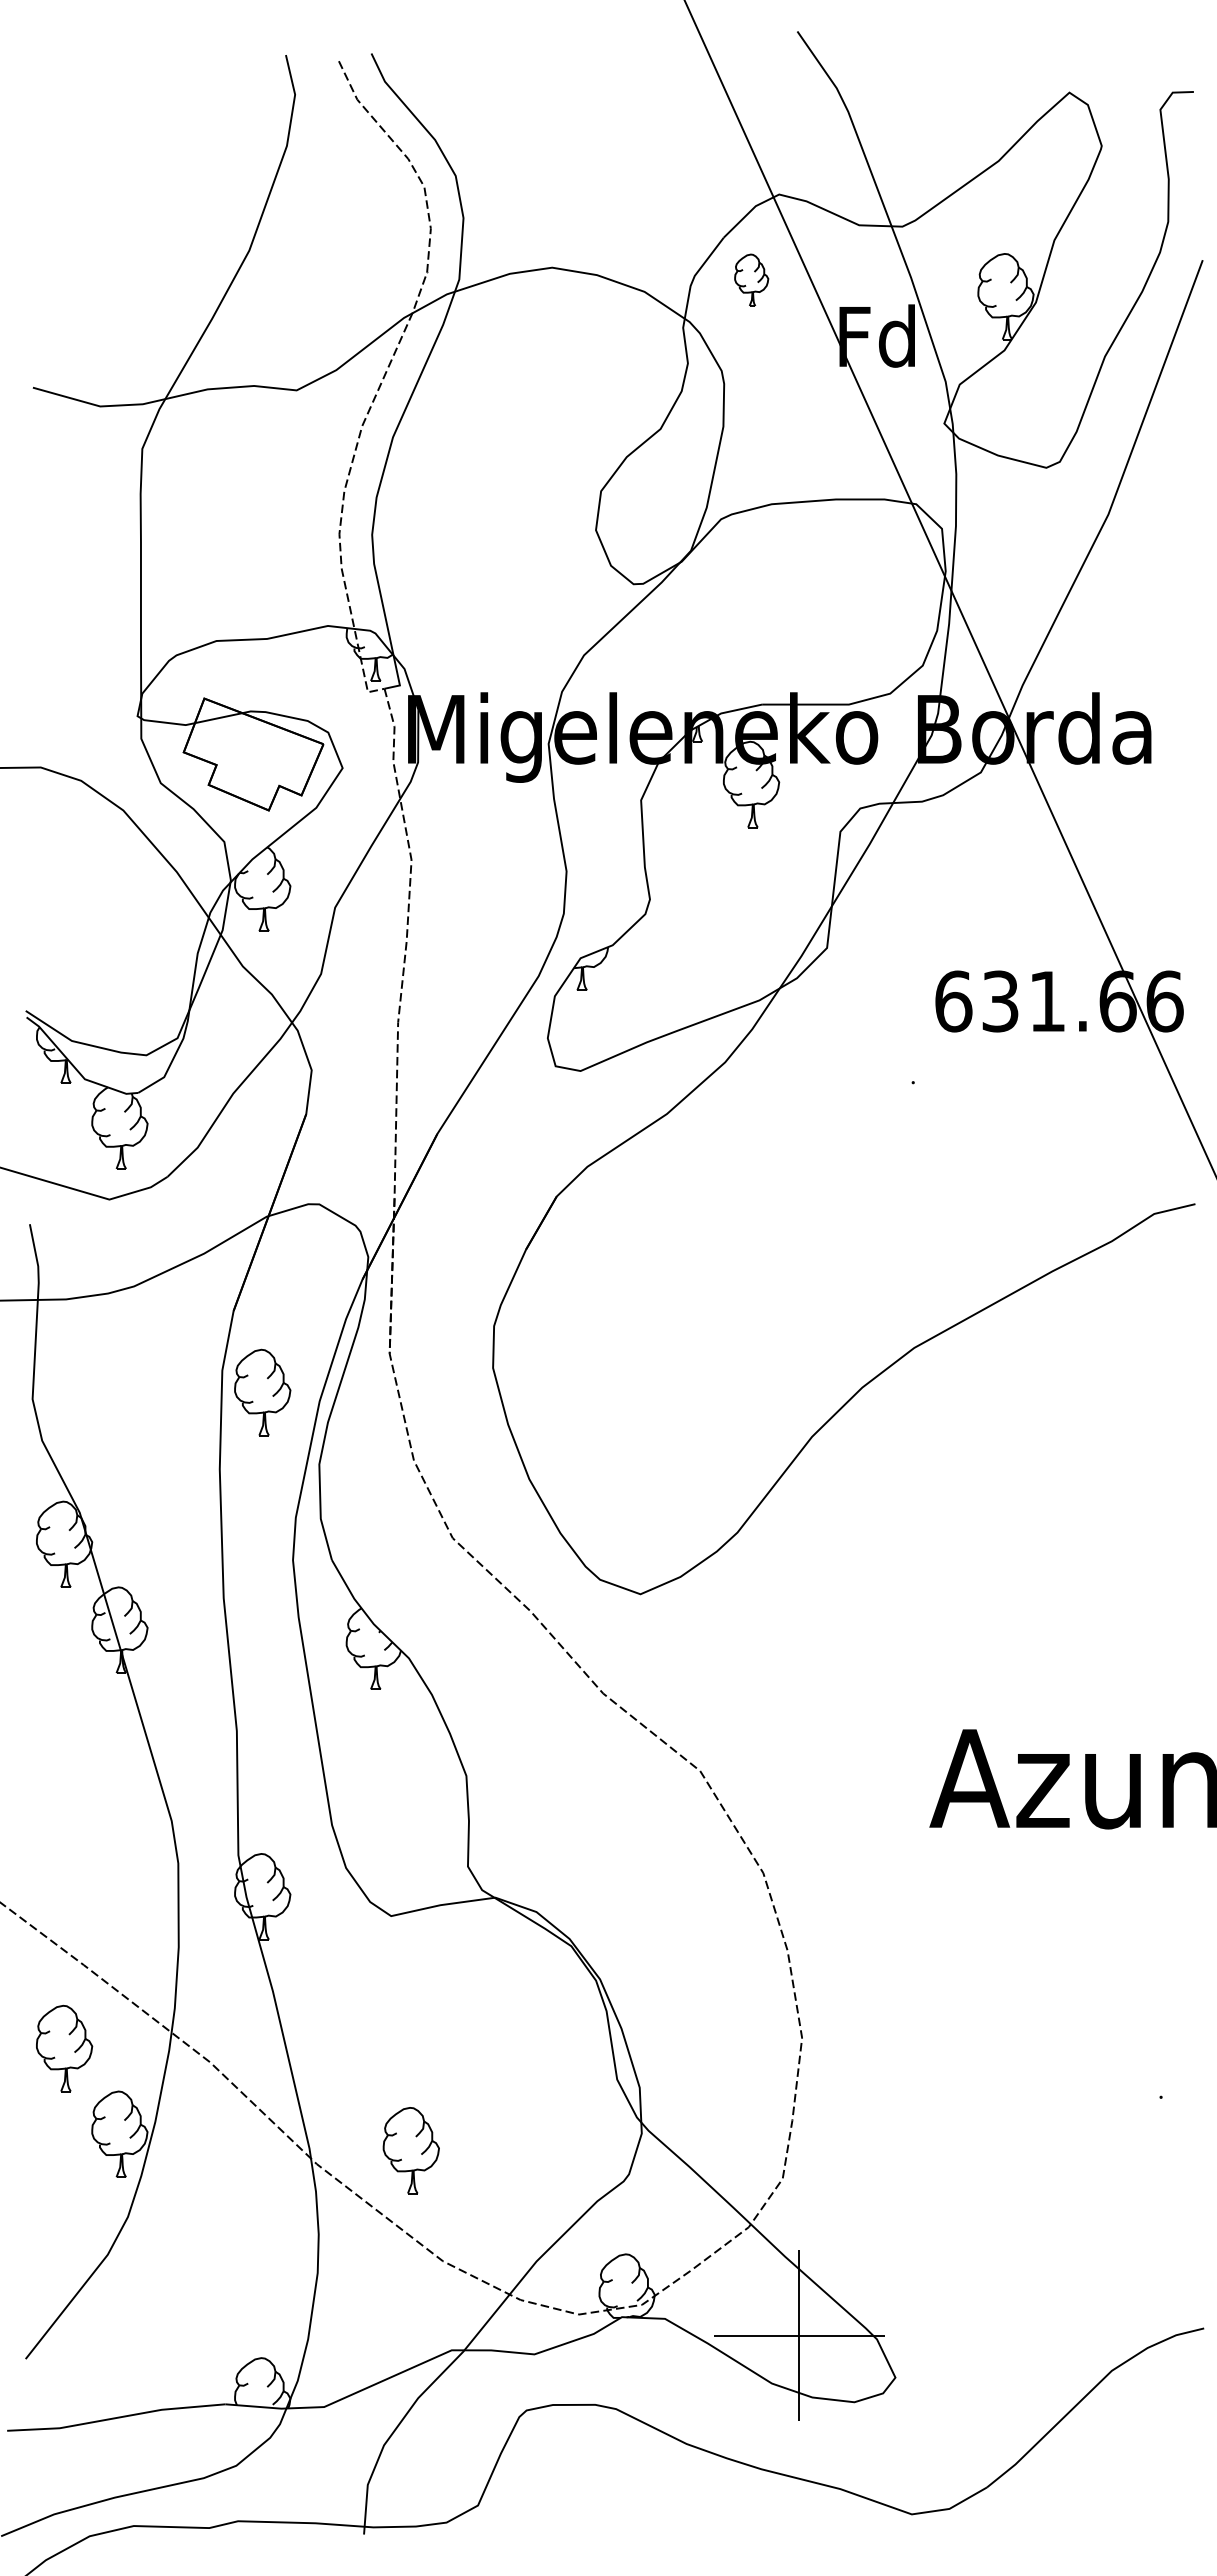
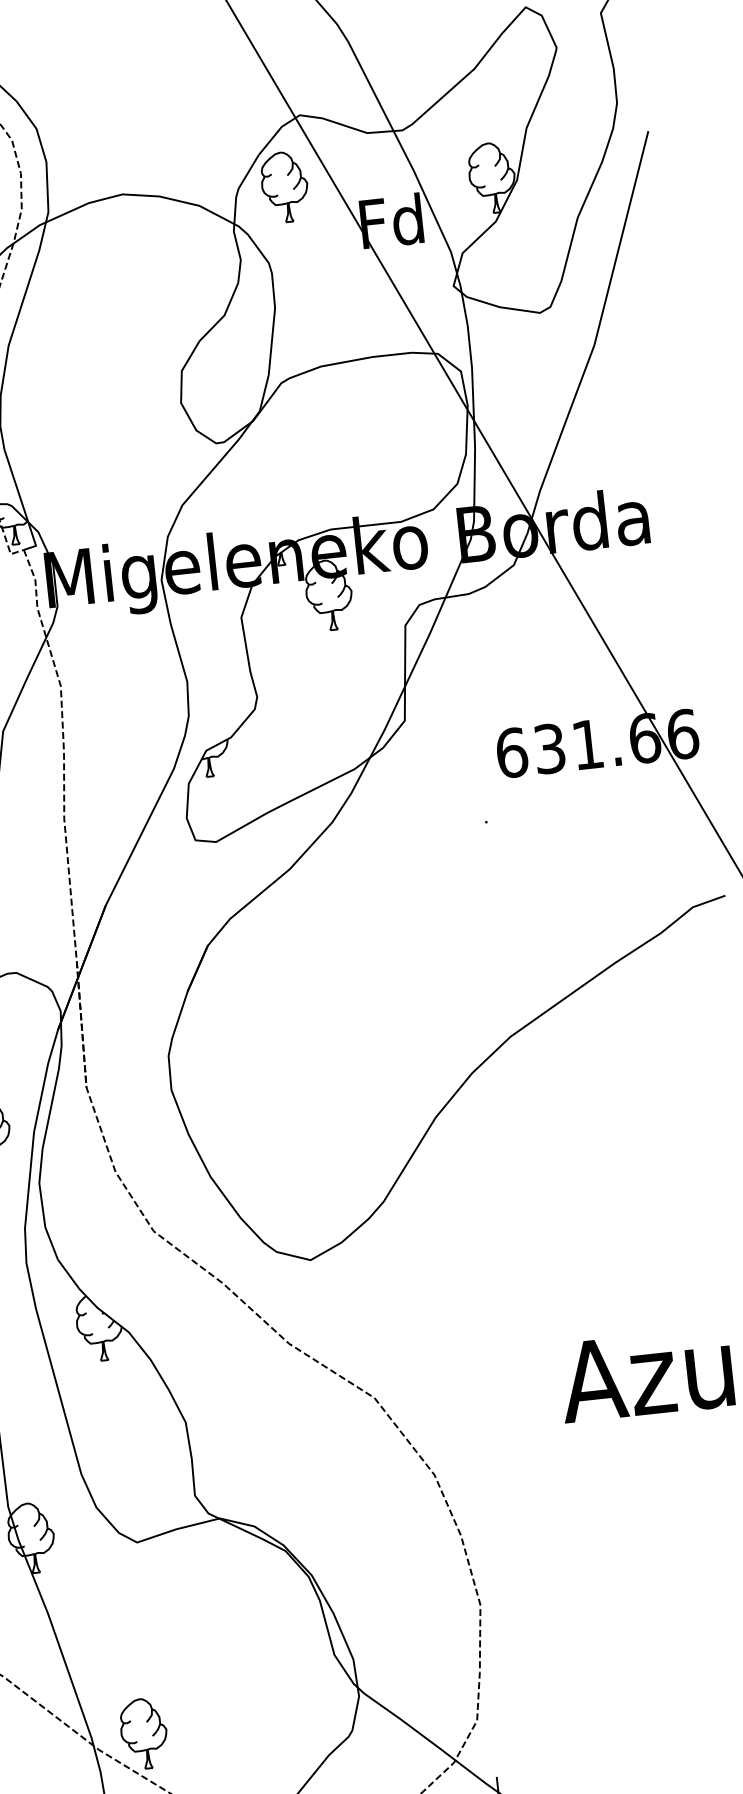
part: (751, 279) -> (284, 186), size x1.67
part: (410, 2150) -> (143, 1733), moved

